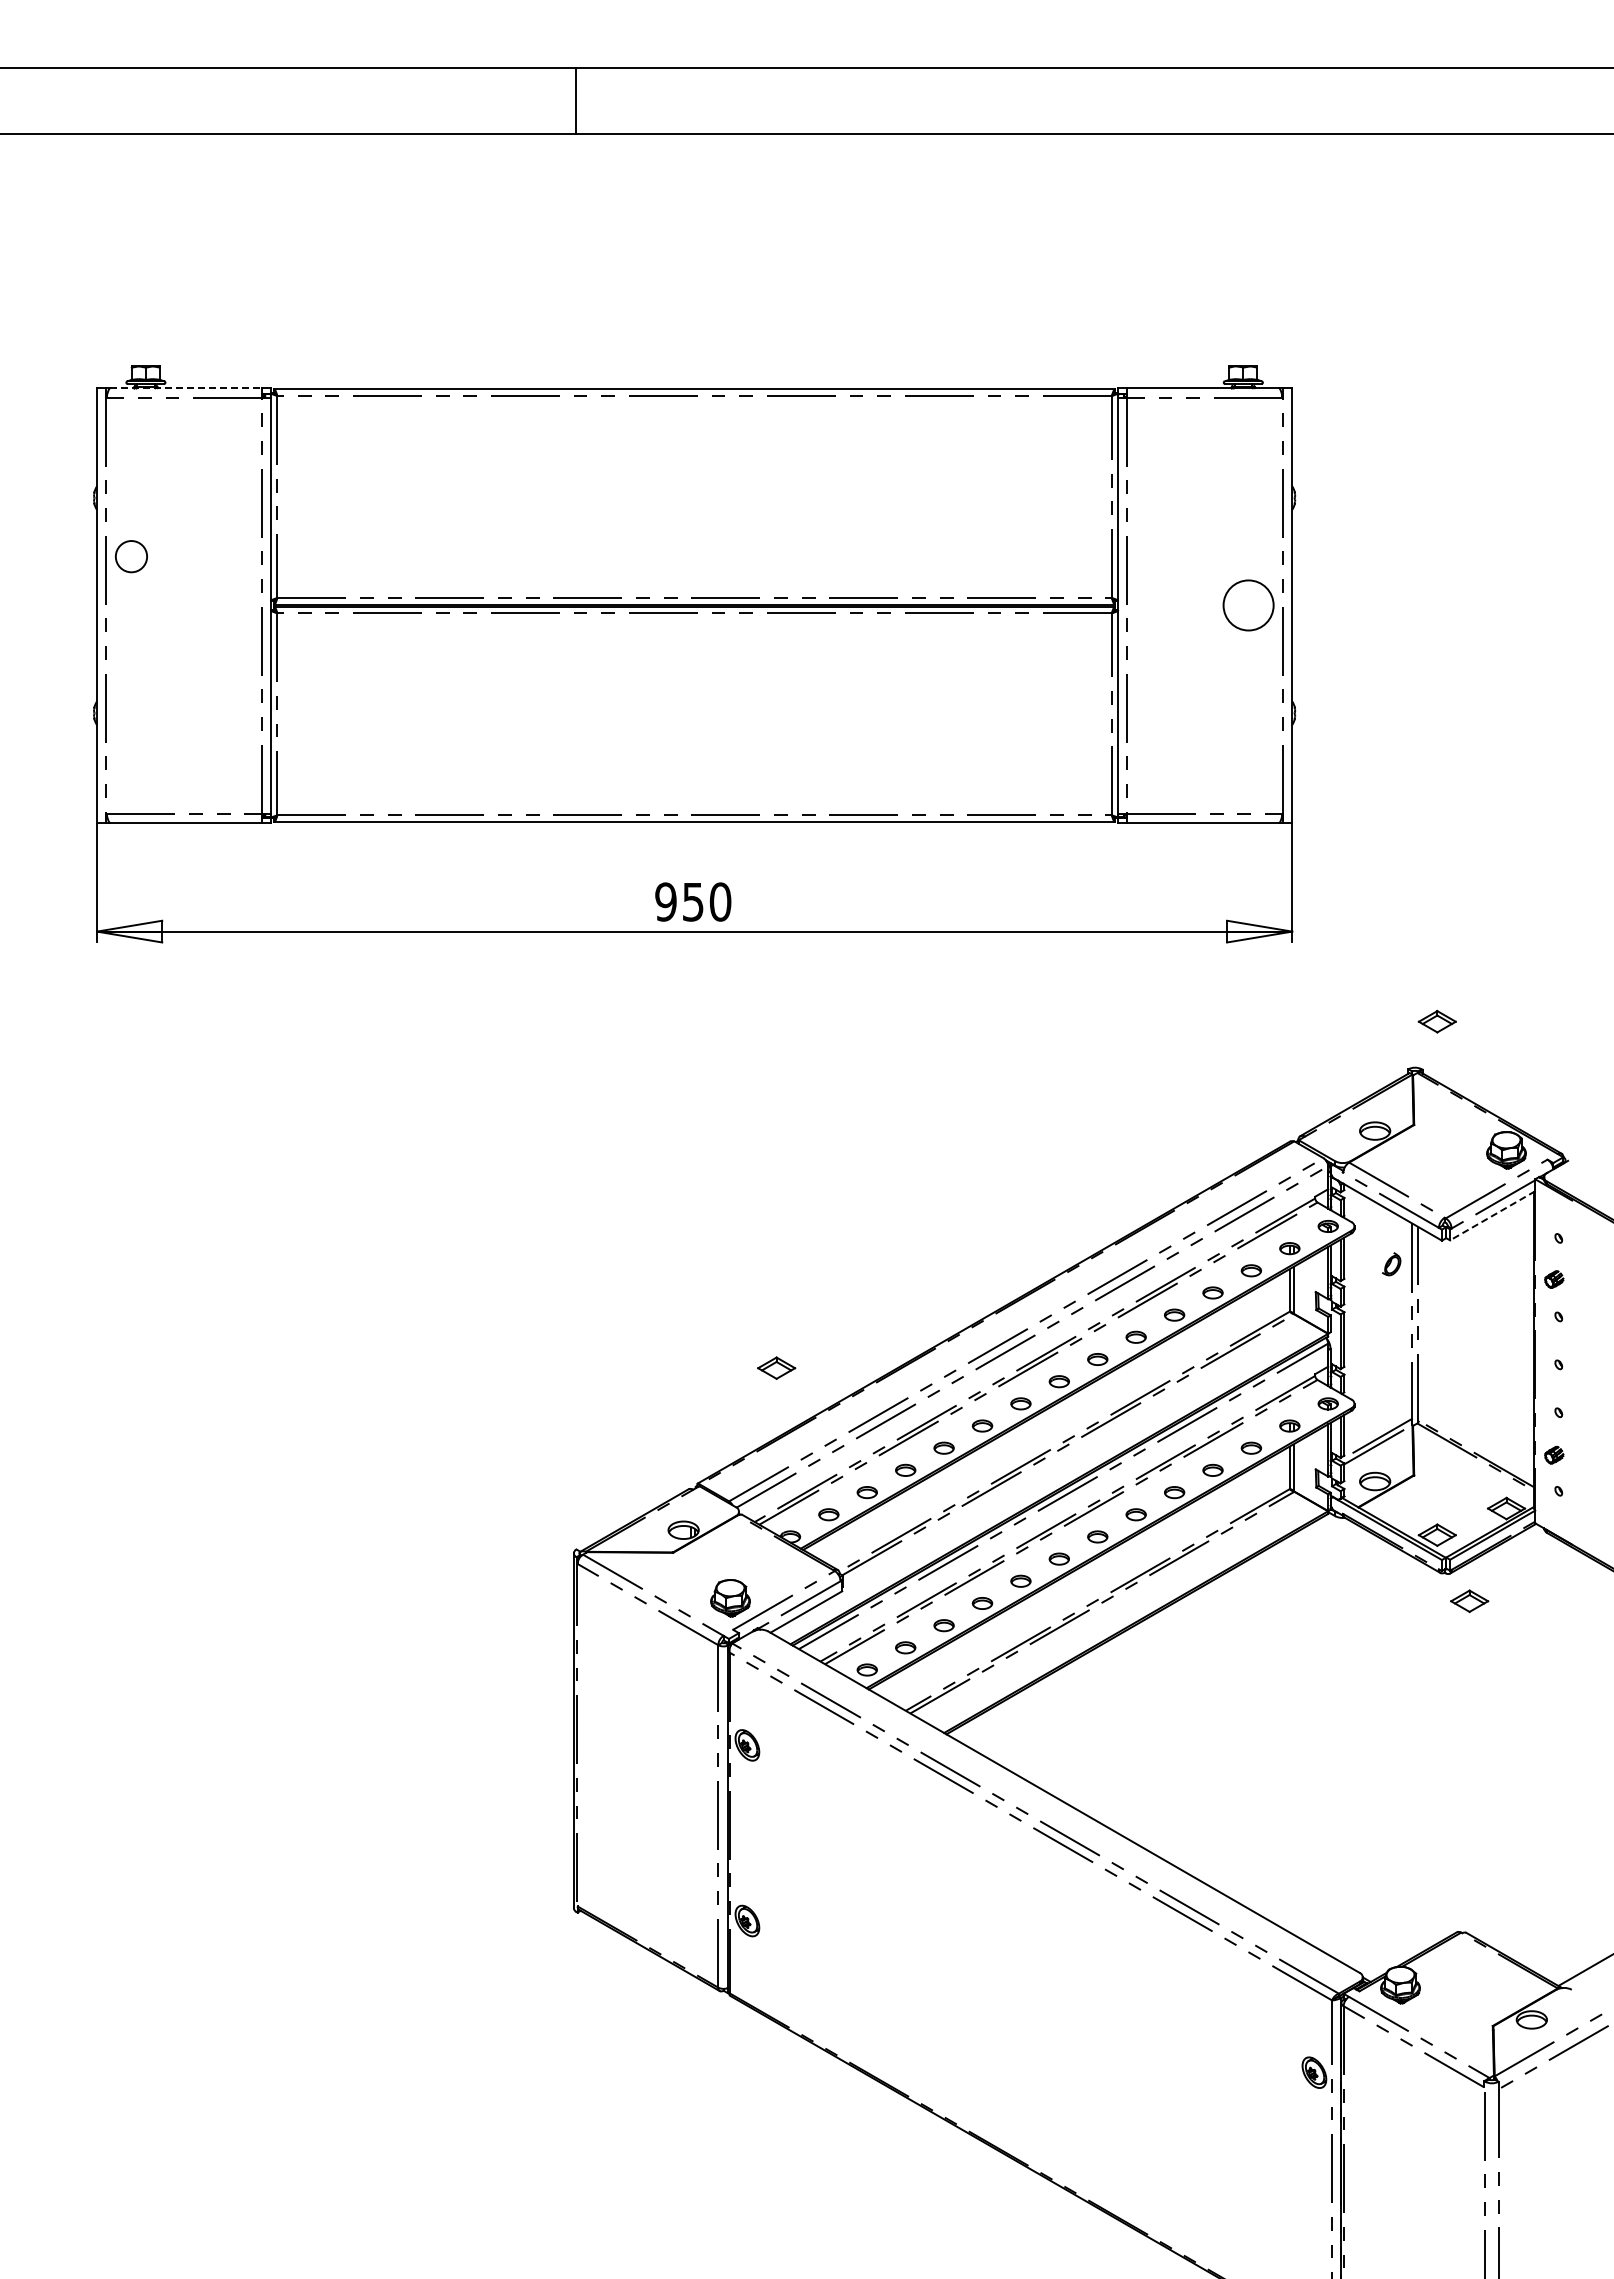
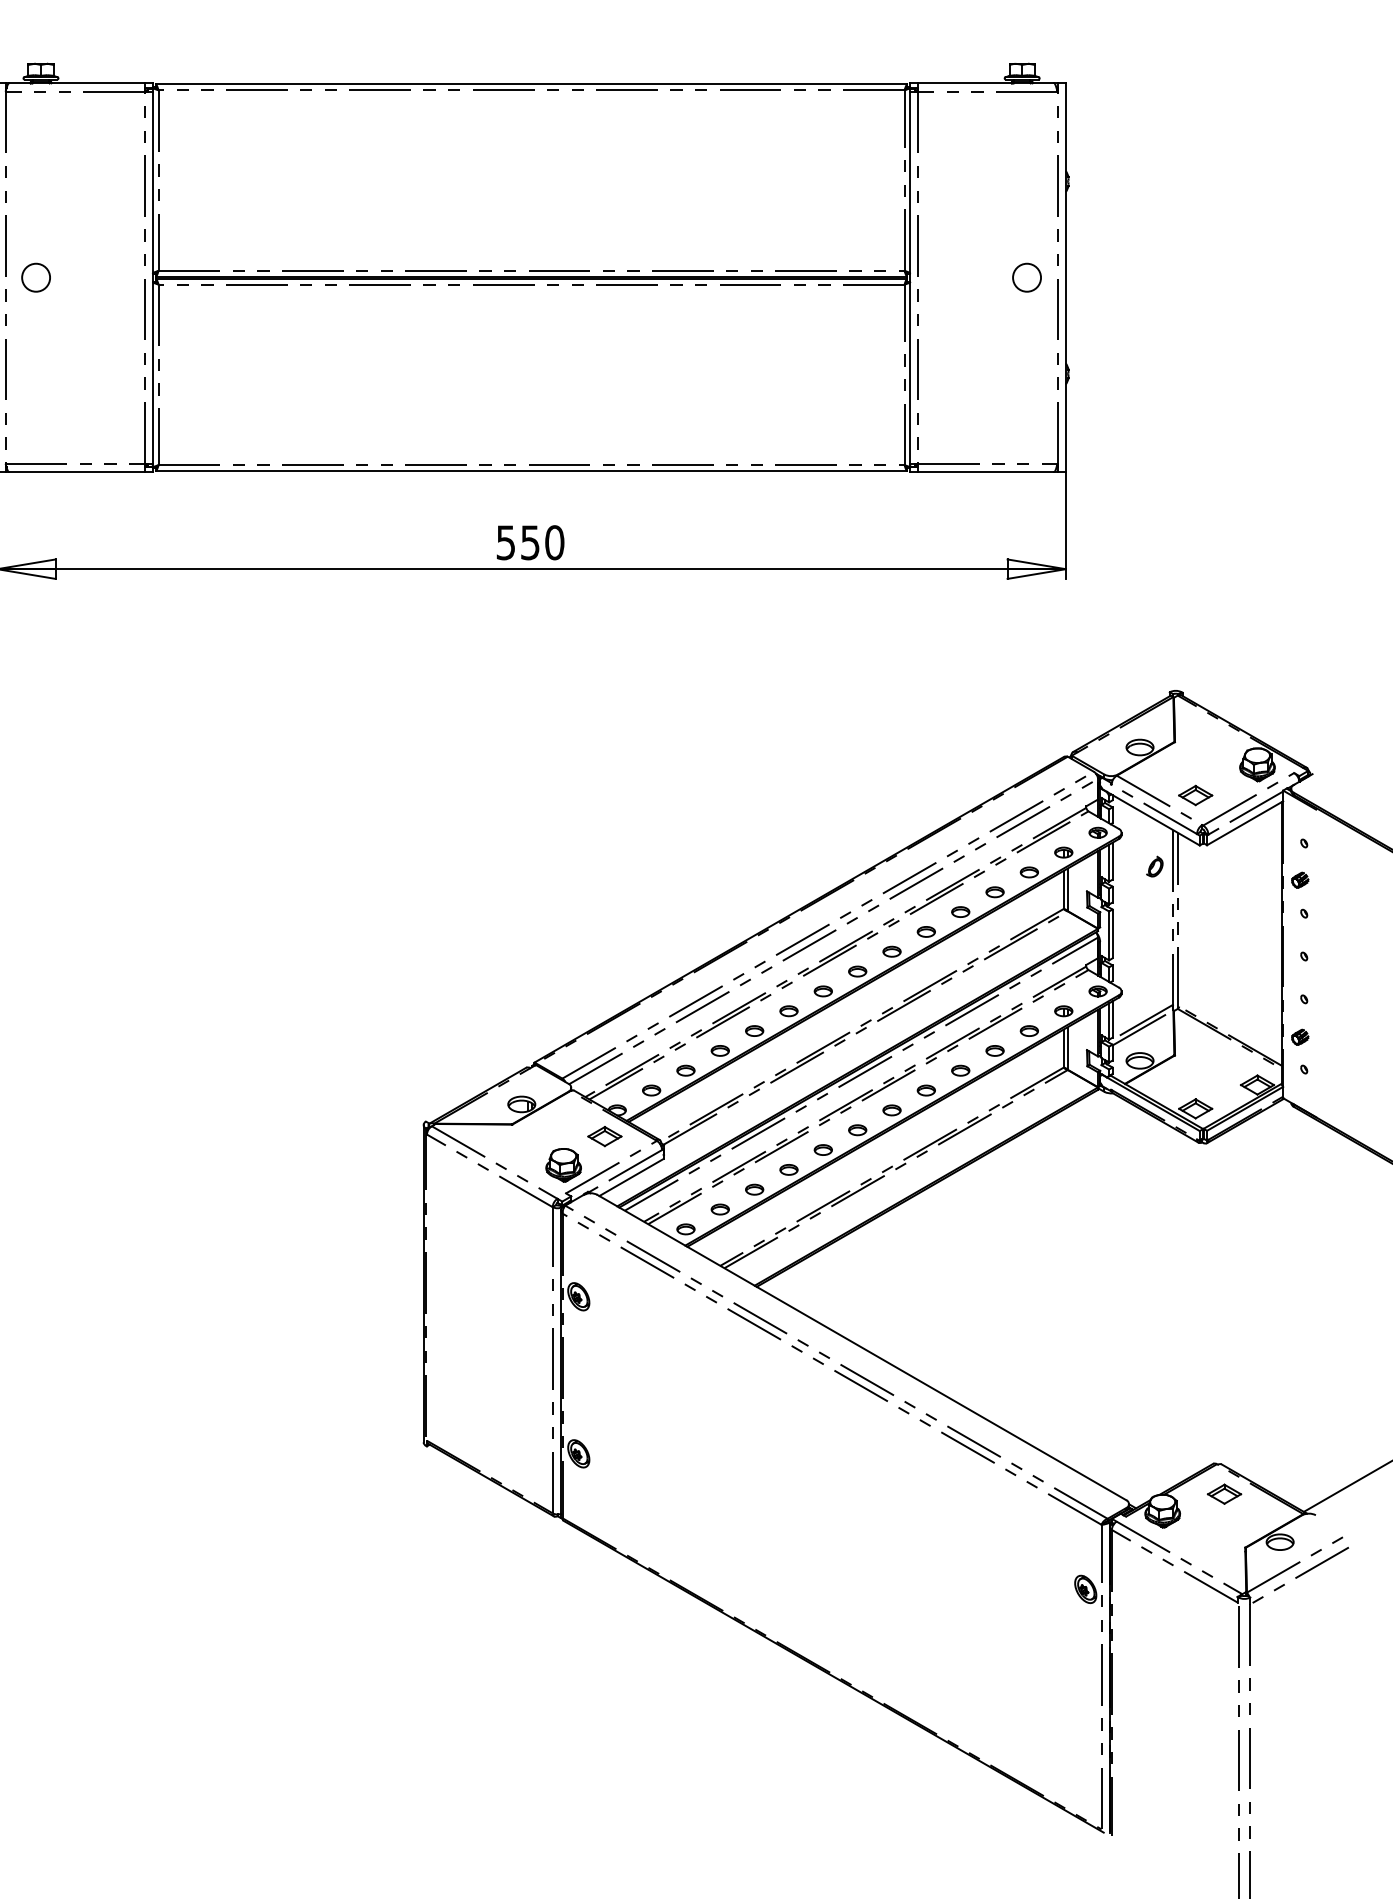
line: (186, 388) -> (77, 83), dashed -> solid
circle: (131, 556) -> (36, 277), moved
circle: (1248, 605) -> (1026, 277), size x0.62
text: (665, 901) -> (505, 542), 950 -> 550
part: (1436, 1021) -> (1194, 795), moved
line: (1492, 1216) -> (1244, 823), dashed -> solid
part: (776, 1367) -> (604, 1135), moved
part: (1469, 1600) -> (1224, 1493), moved

